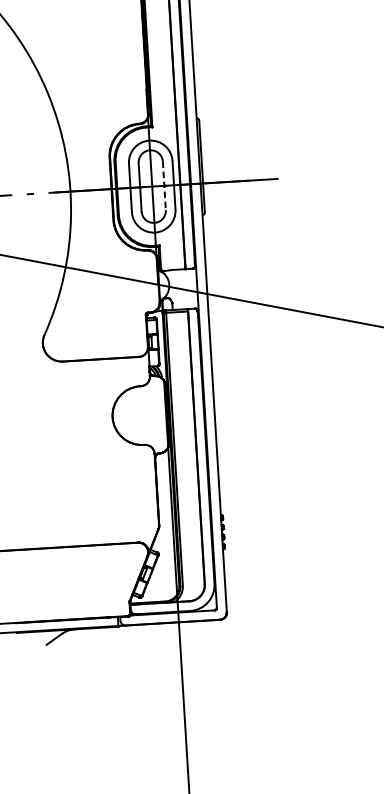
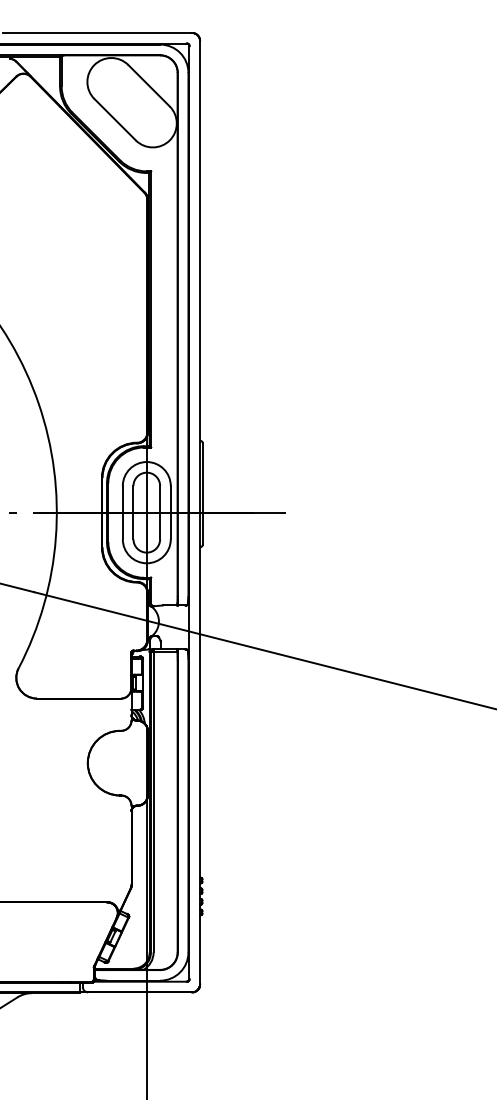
line: (164, 185) -> (160, 512), dashed -> solid

